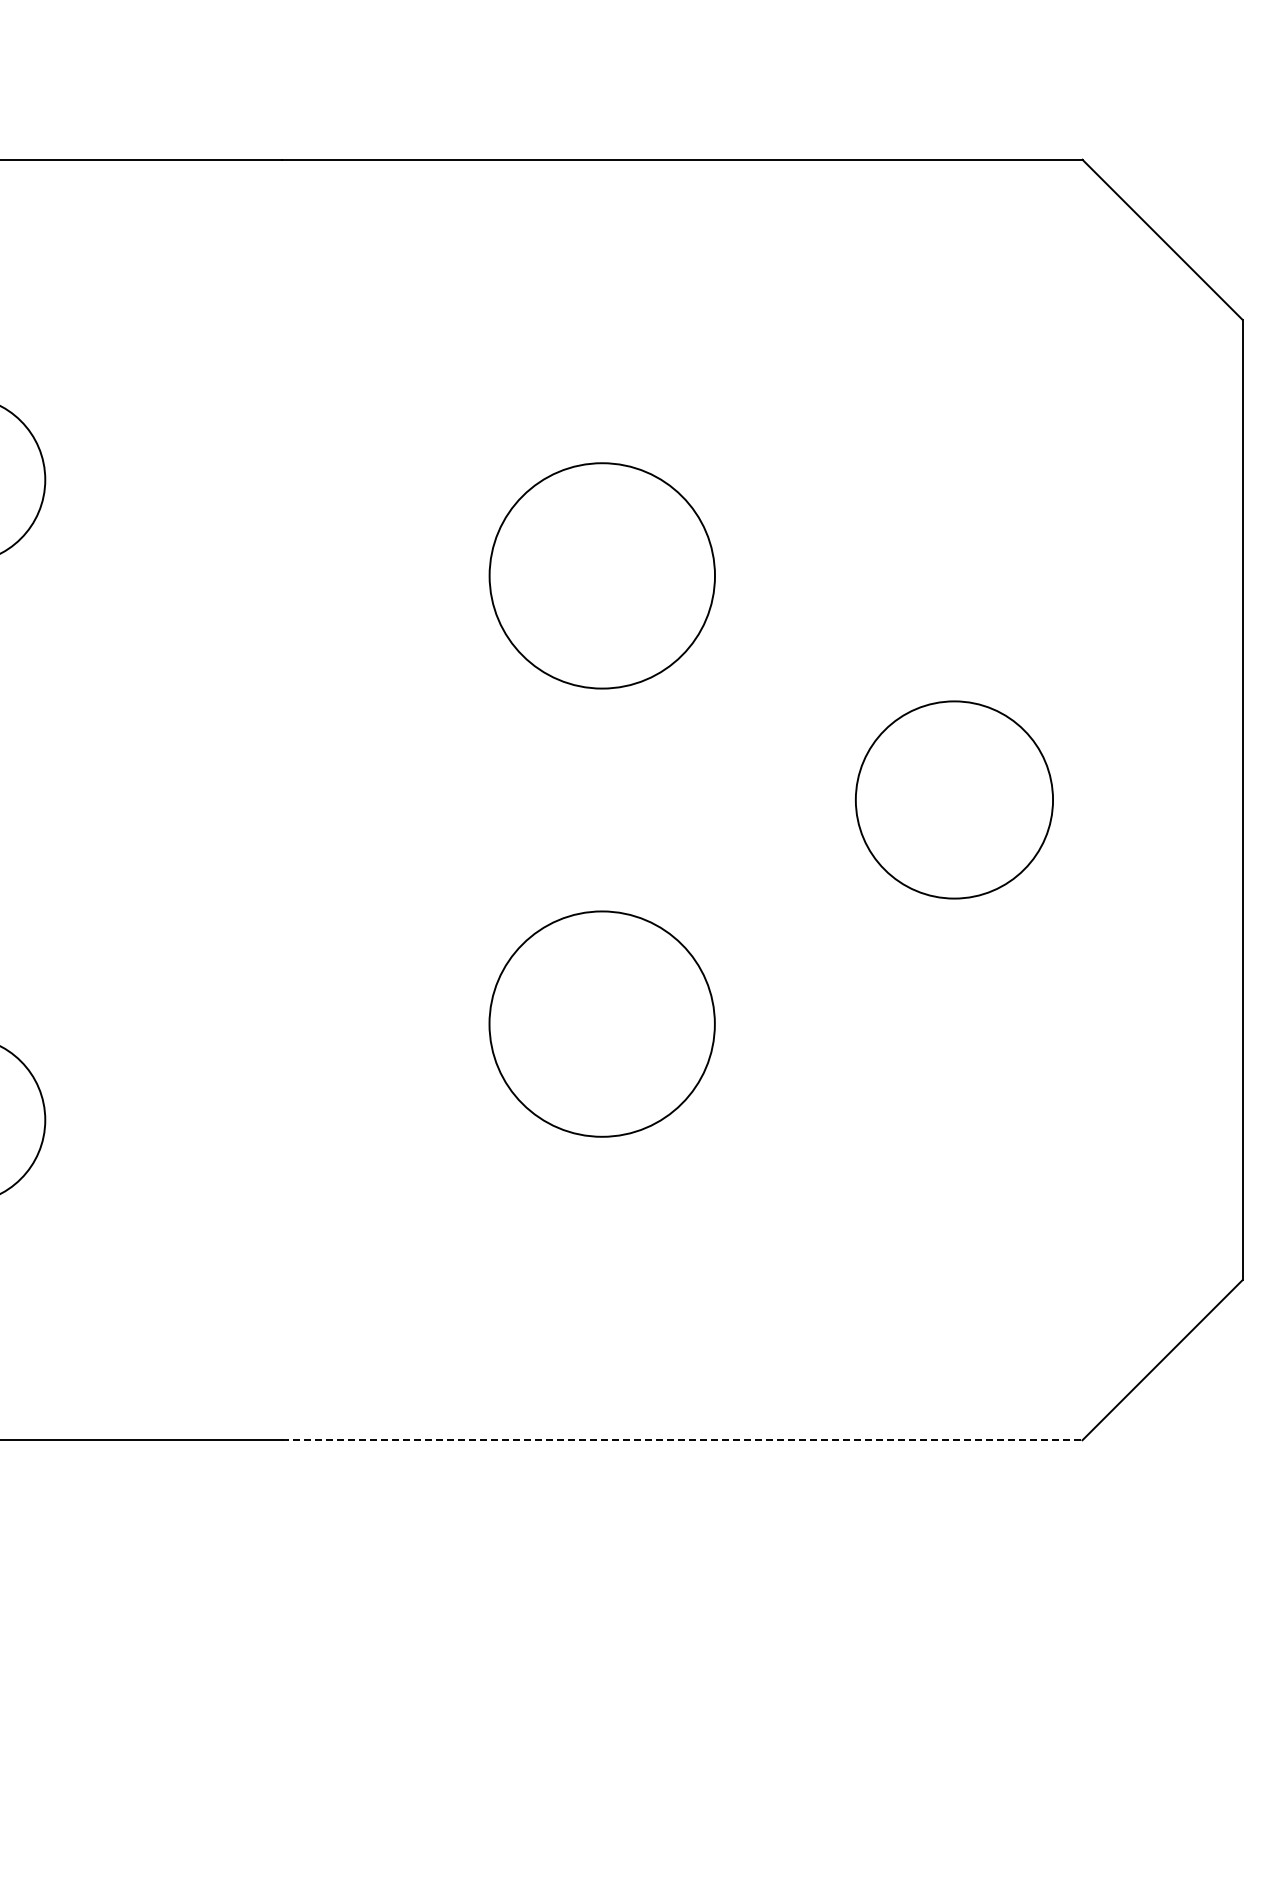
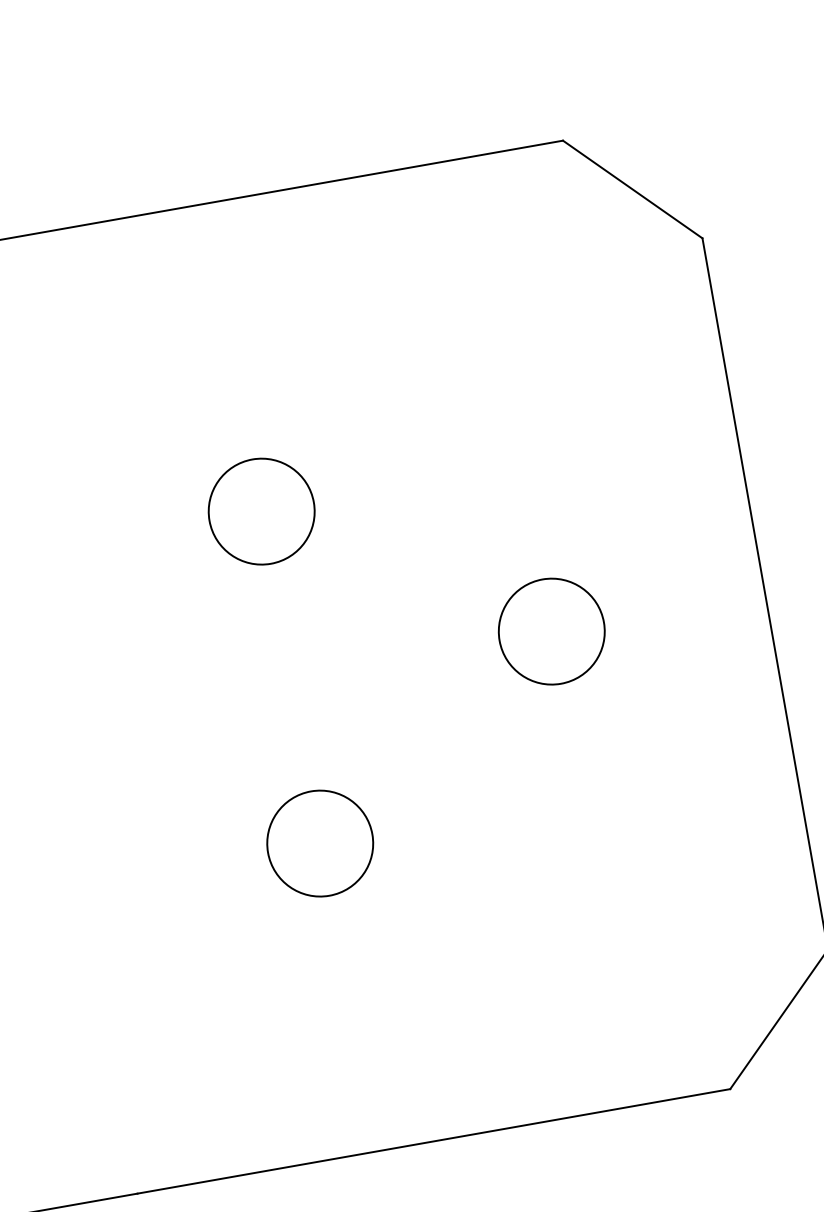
circle: (601, 575) -> (261, 511), size x0.62
circle: (954, 799) -> (551, 631), size x0.71
circle: (602, 1023) -> (320, 843), size x0.62
line: (682, 1440) -> (434, 1141), dashed -> solid

